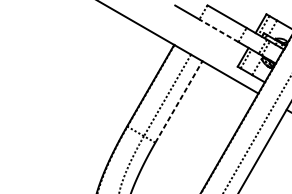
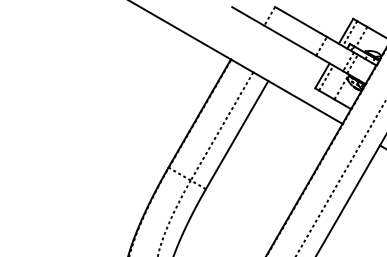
line: (219, 30) -> (290, 40), dashed -> solid
line: (179, 101) -> (237, 134), dashed -> solid

